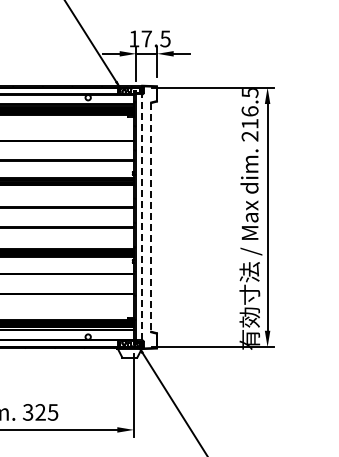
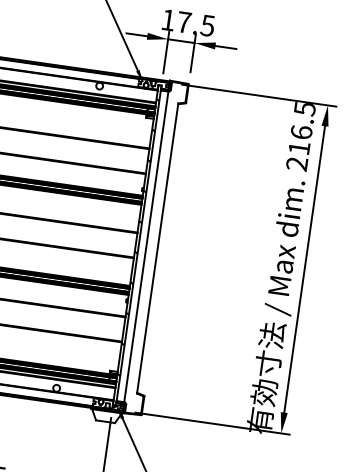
line: (142, 217) -> (146, 247), dashed -> solid
line: (151, 217) -> (158, 248), dashed -> solid

